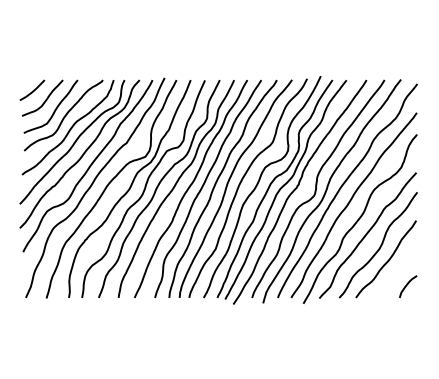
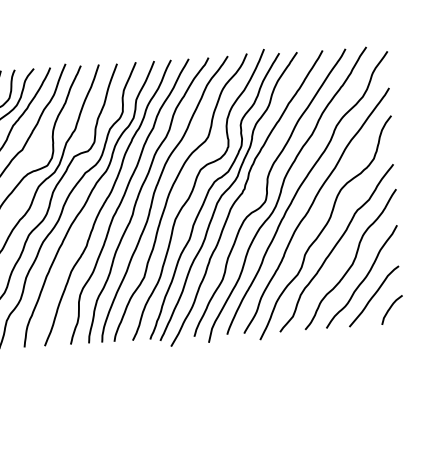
curve: (394, 275) -> (373, 296), added

